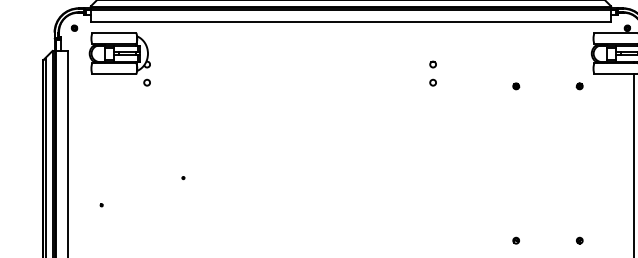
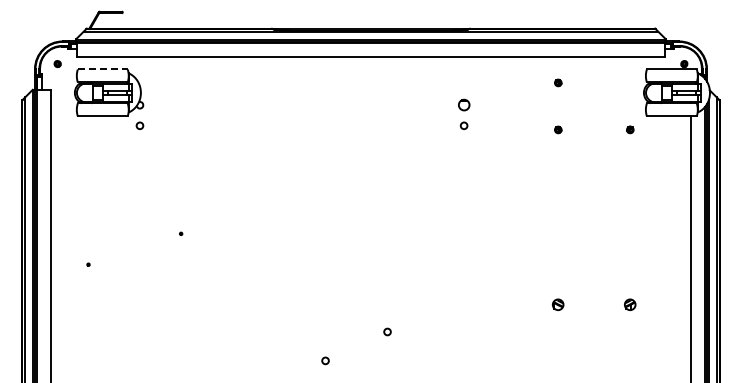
line: (114, 33) -> (102, 69), solid -> dashed
part: (516, 44) -> (558, 82), added
part: (432, 64) -> (463, 105), size x1.6
part: (516, 240) -> (558, 304), size x1.6
part: (579, 240) -> (630, 304), size x1.6

